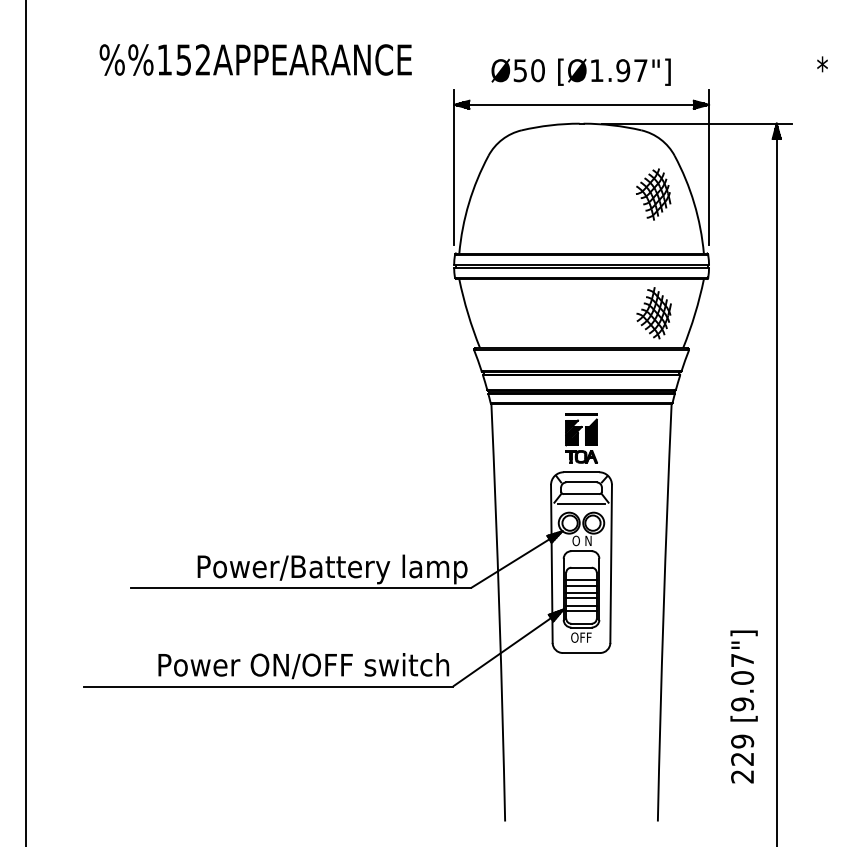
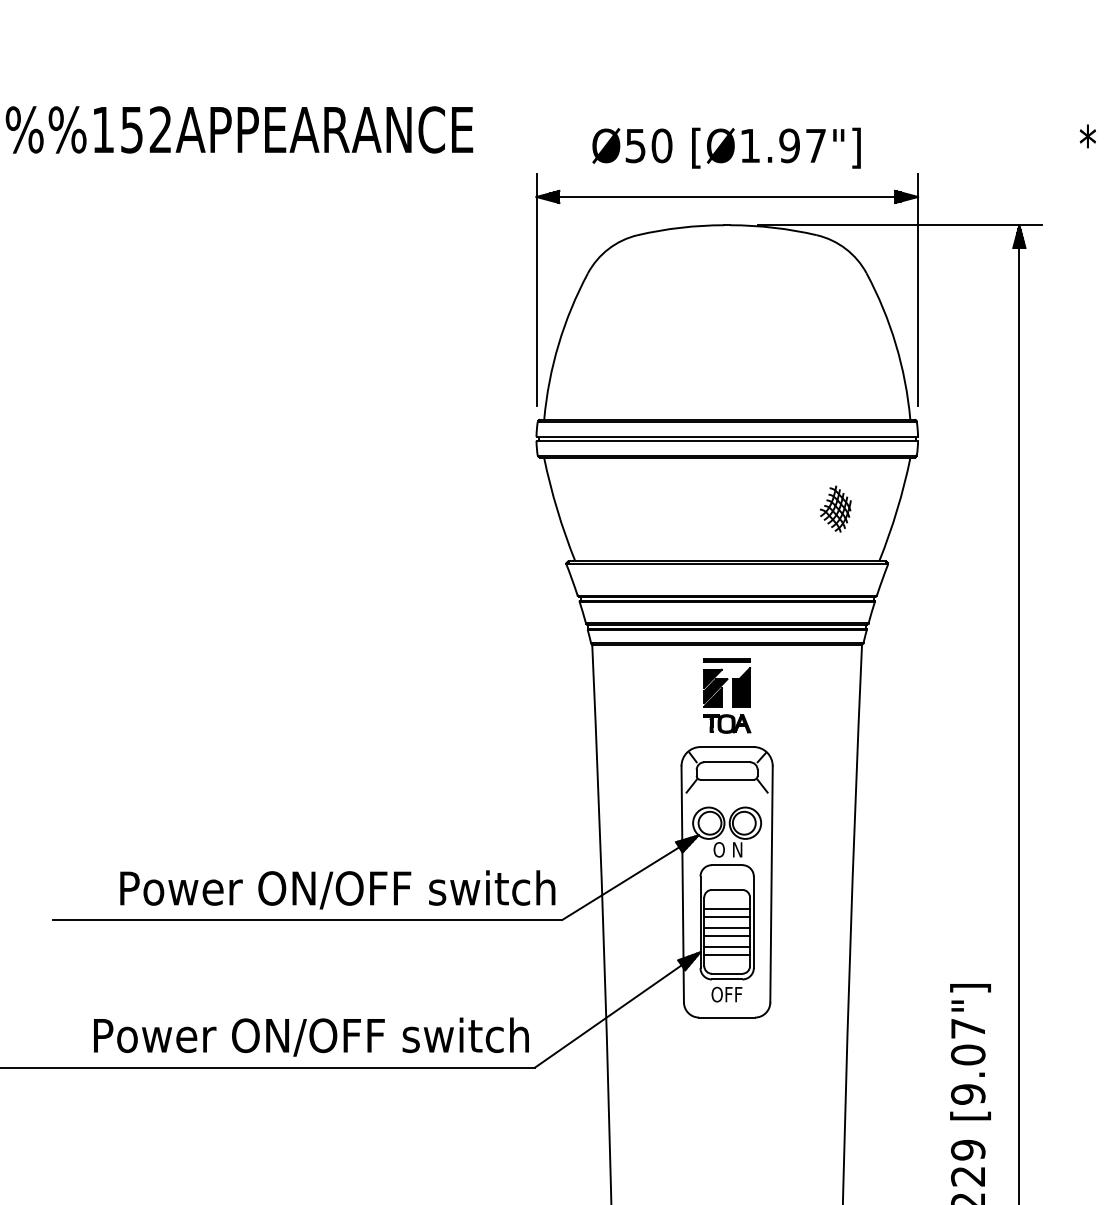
part: (653, 194) -> (834, 331), removed
part: (653, 313) -> (834, 509), size x0.6
line: (581, 504) -> (727, 795), removed
text: (321, 569) -> (337, 892), Power/Battery lamp -> Power ON/OFF switch

